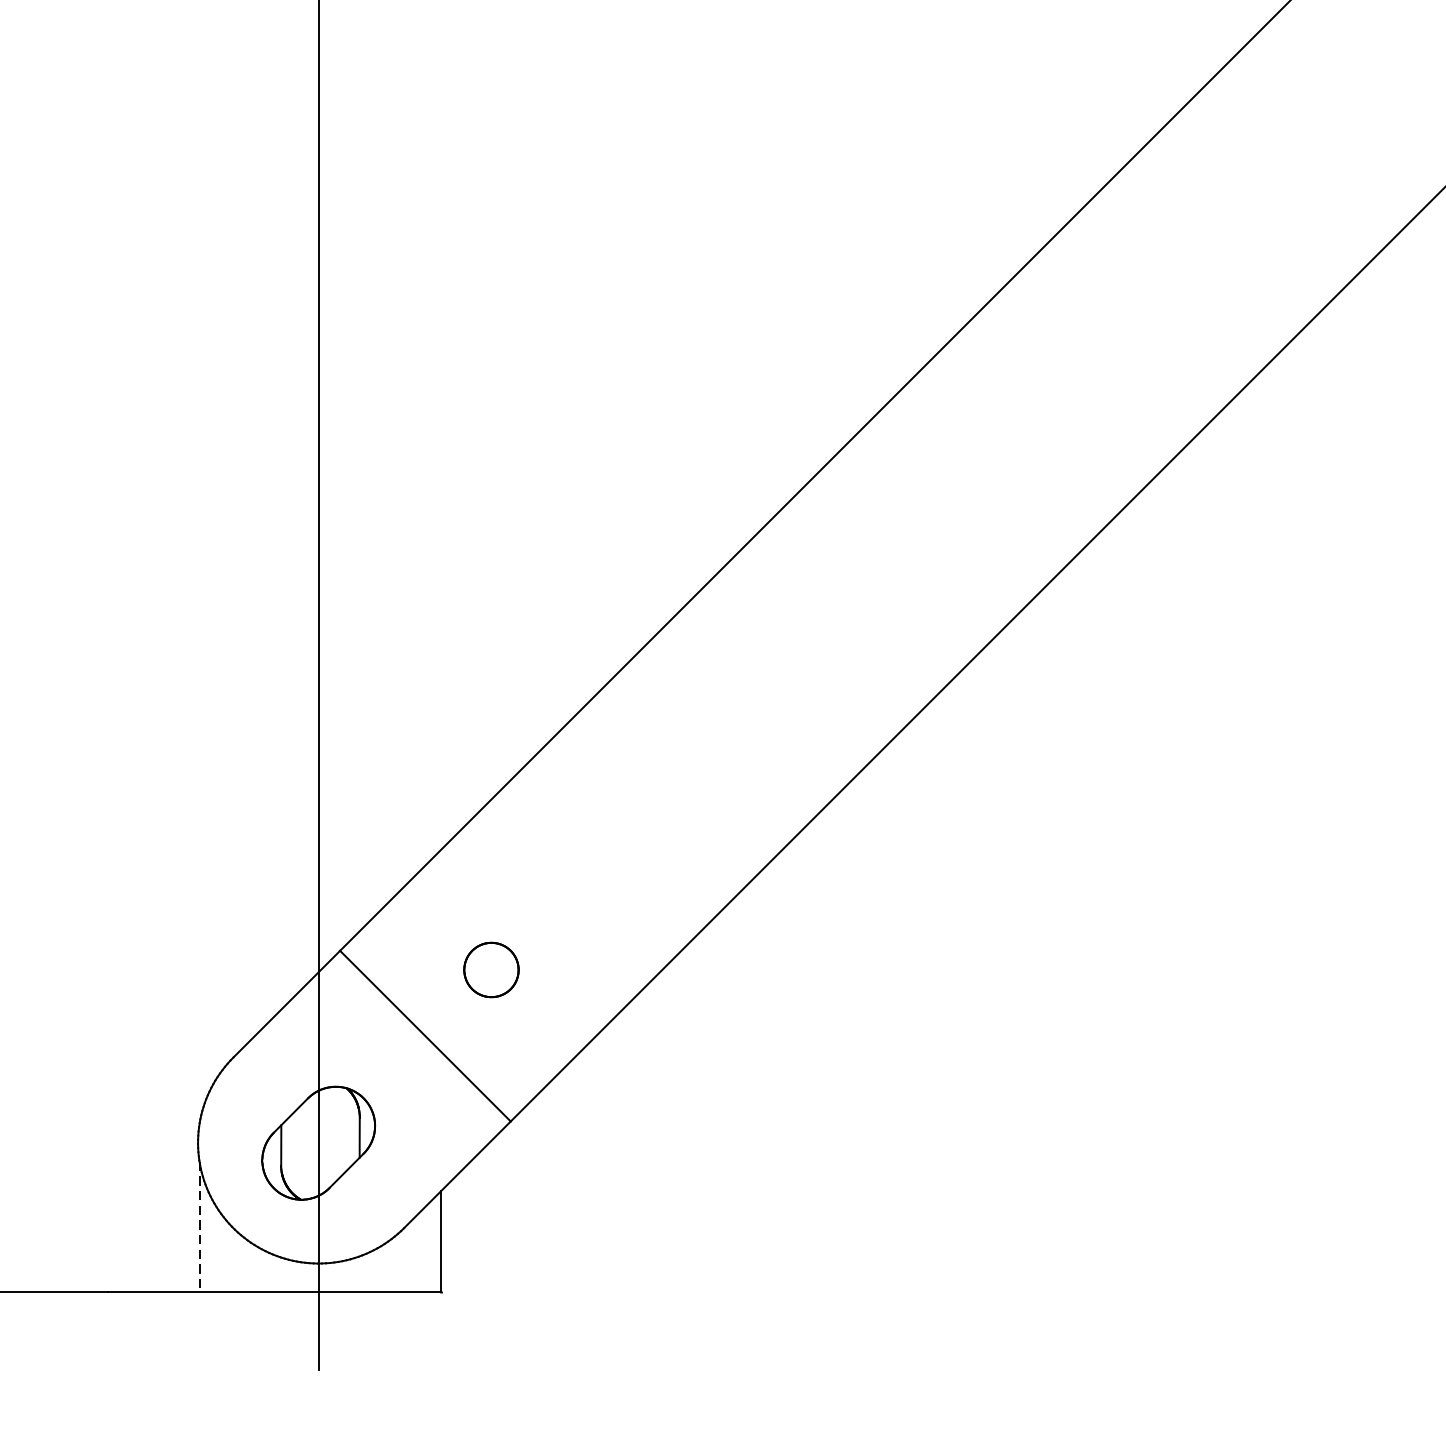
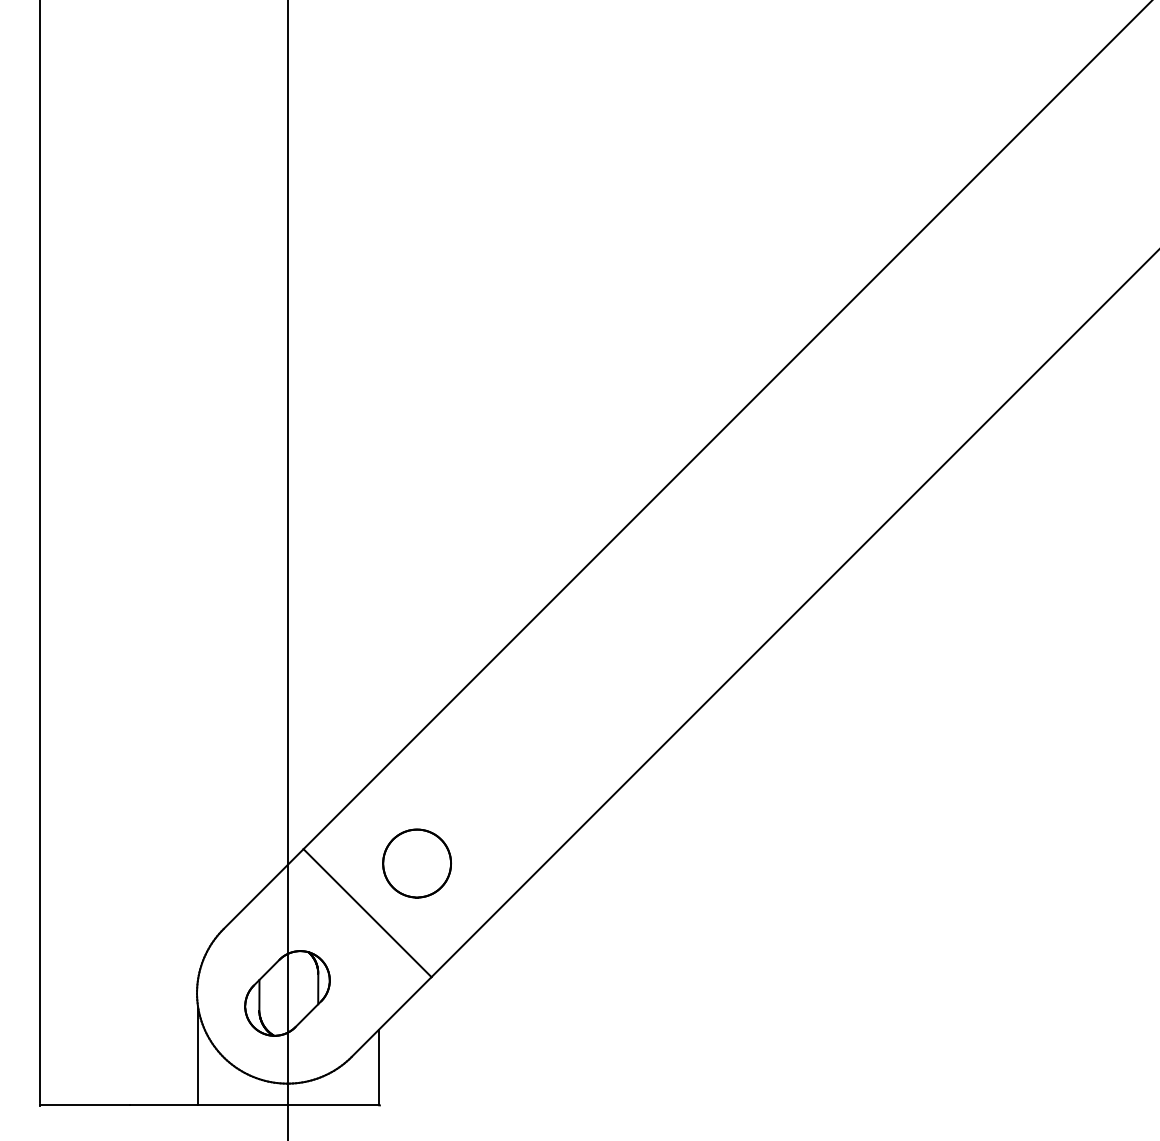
part: (490, 969) -> (416, 863), size x1.67
line: (200, 1227) -> (198, 1056), dashed -> solid

